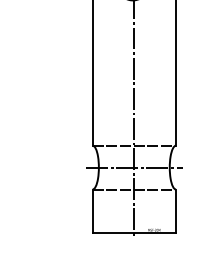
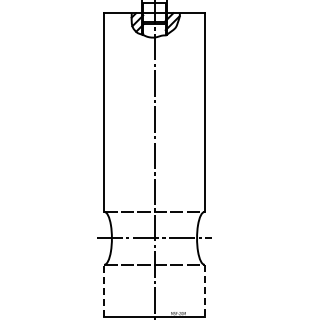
line: (92, 211) -> (104, 290), solid -> dashed
line: (175, 211) -> (204, 291), solid -> dashed

